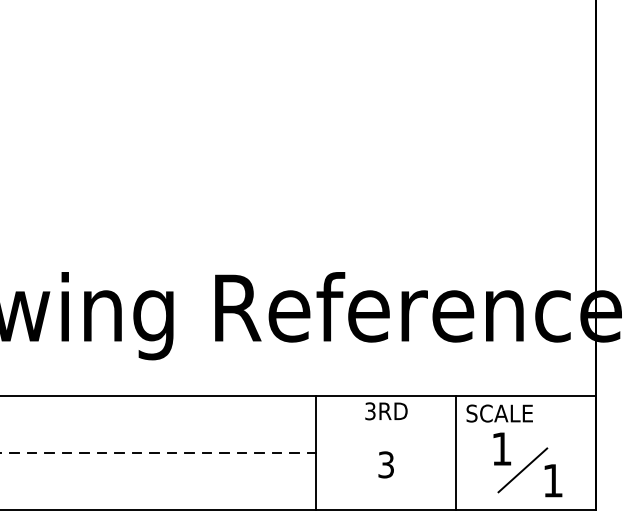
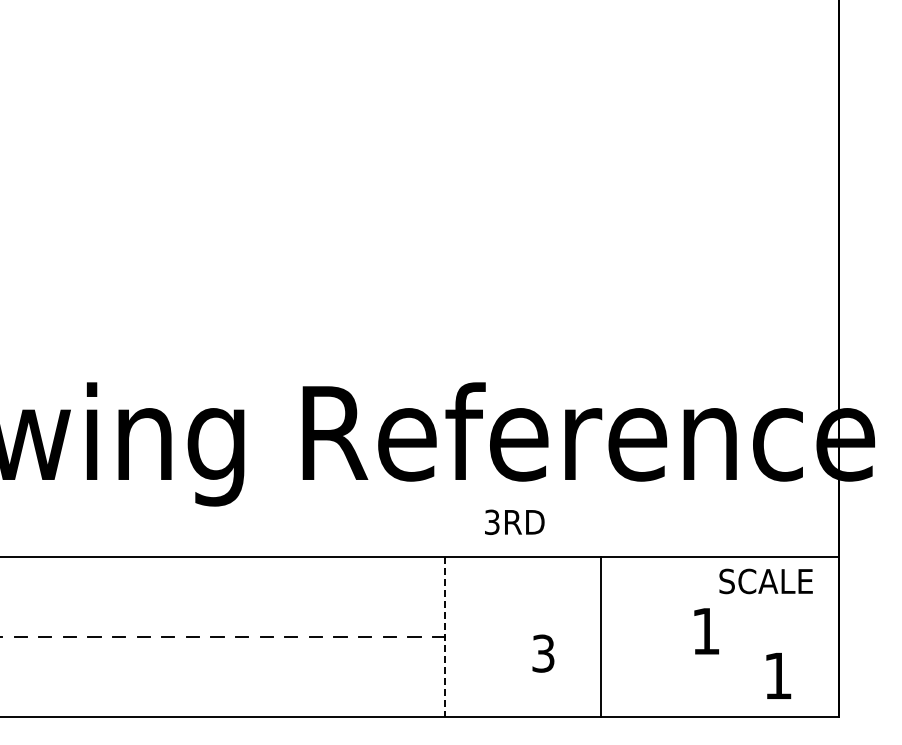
text: (386, 410) -> (514, 521), moved
text: (499, 413) -> (765, 581), moved
line: (456, 452) -> (601, 636), moved
line: (316, 453) -> (445, 637), solid -> dashed
line: (522, 470) -> (735, 661), removed

